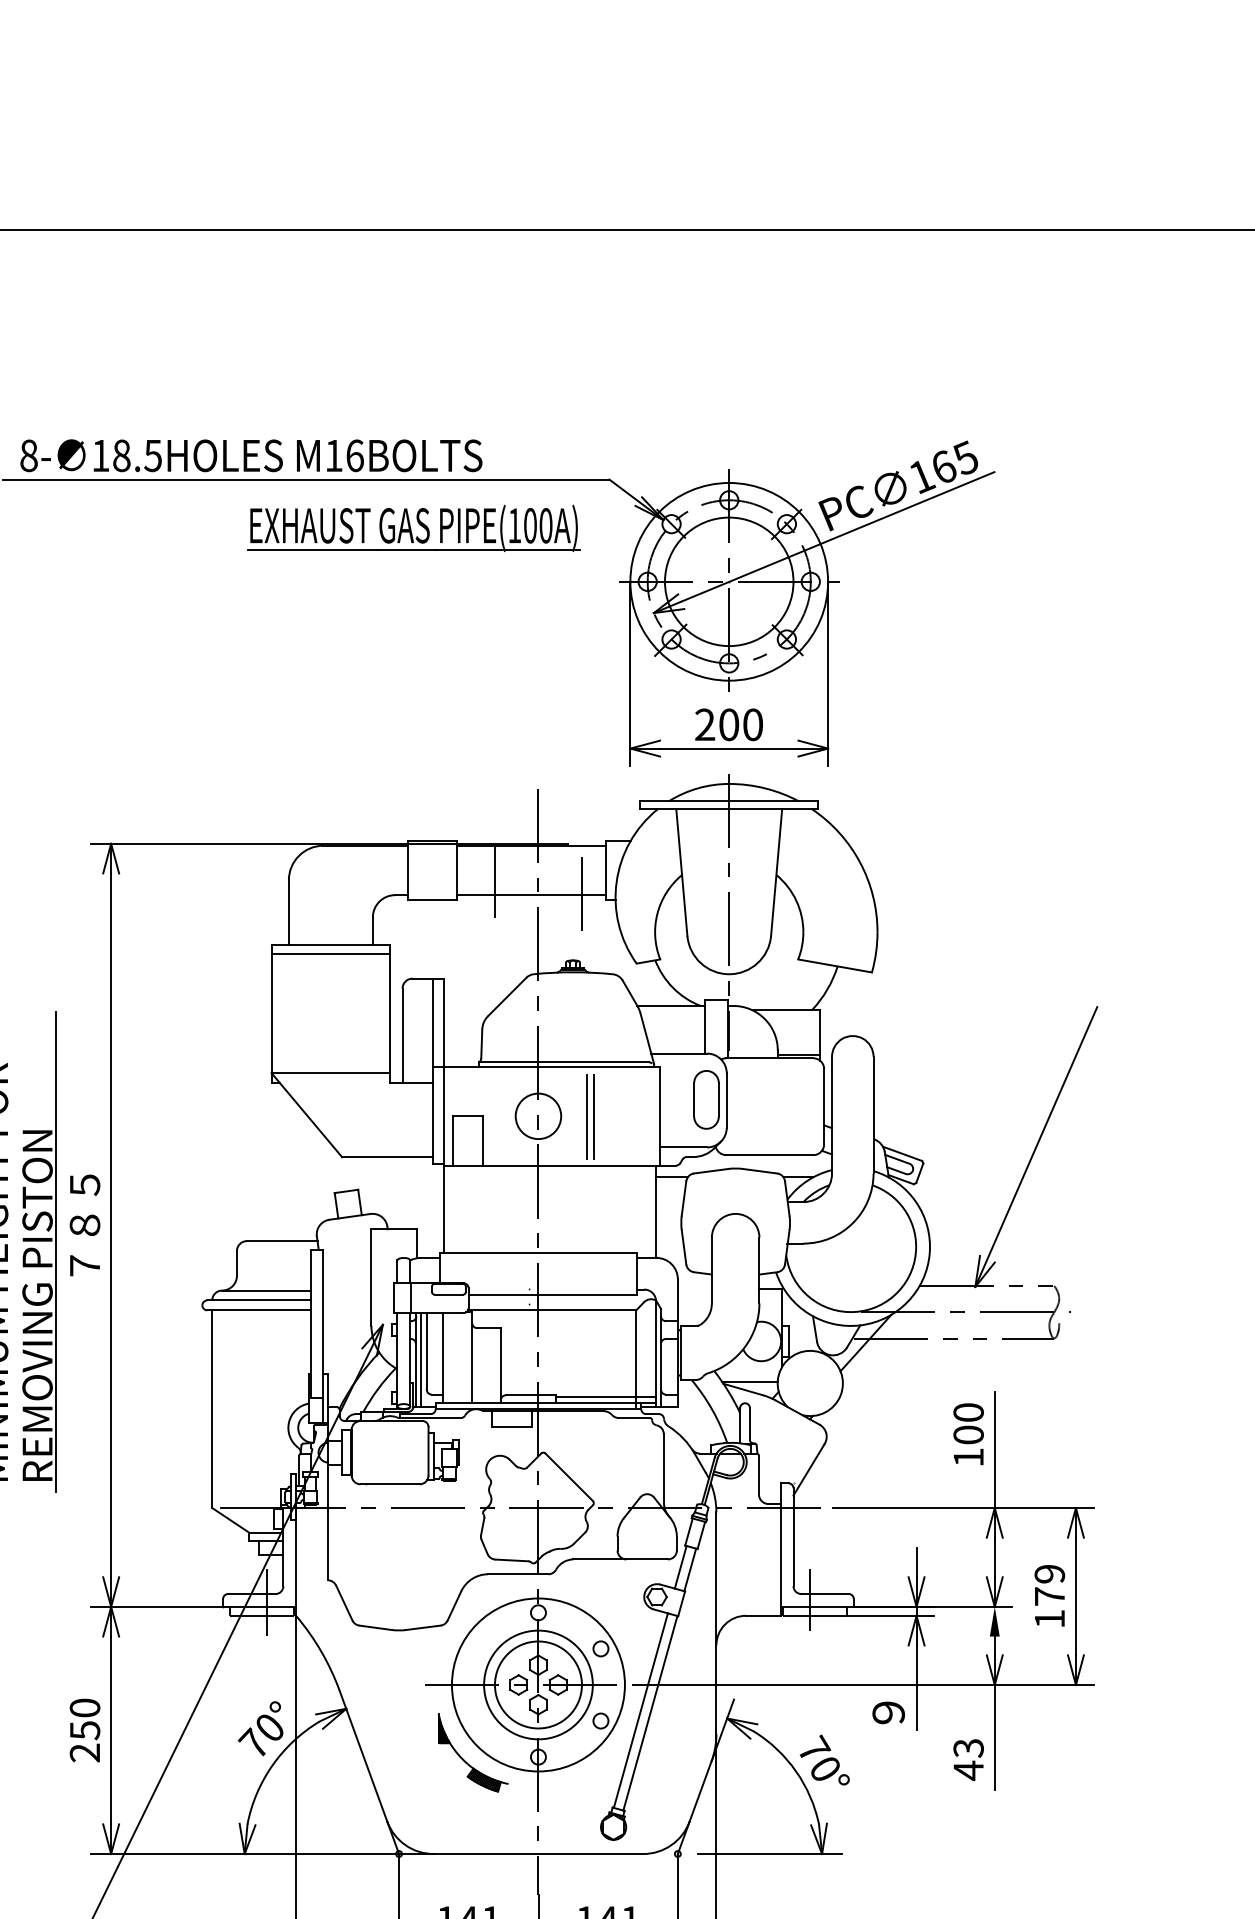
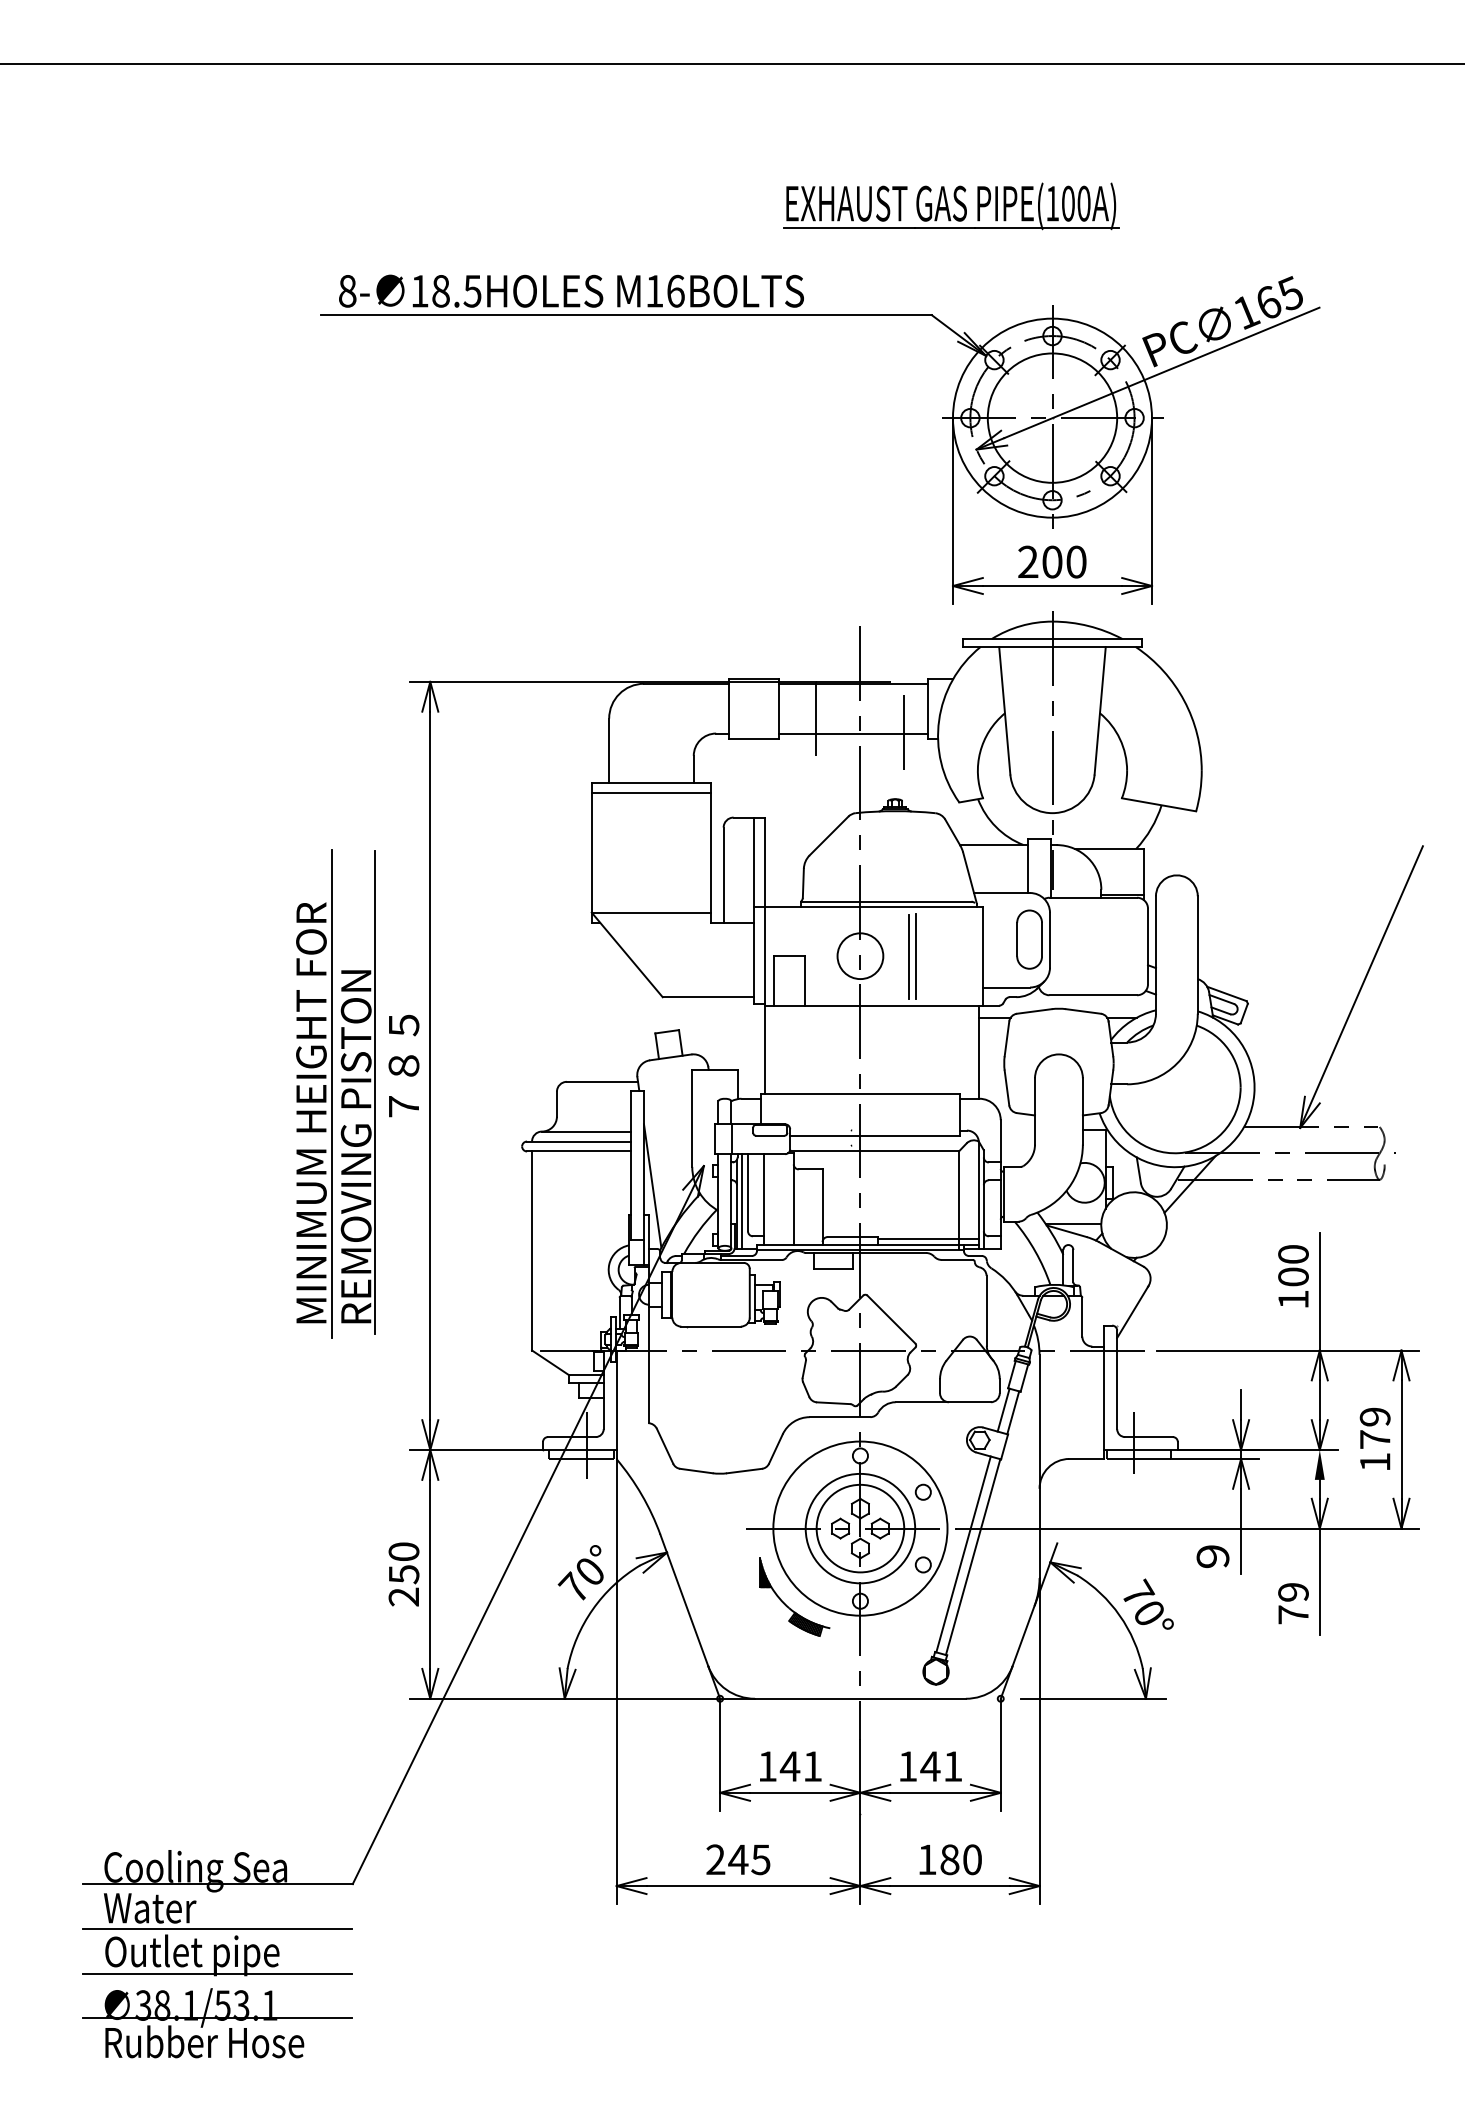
part: (414, 528) -> (951, 206), moved
line: (13, 1252) -> (331, 1093), added
line: (331, 1345) -> (652, 1186), added
text: (968, 1760) -> (1293, 1604), 43 -> 79

